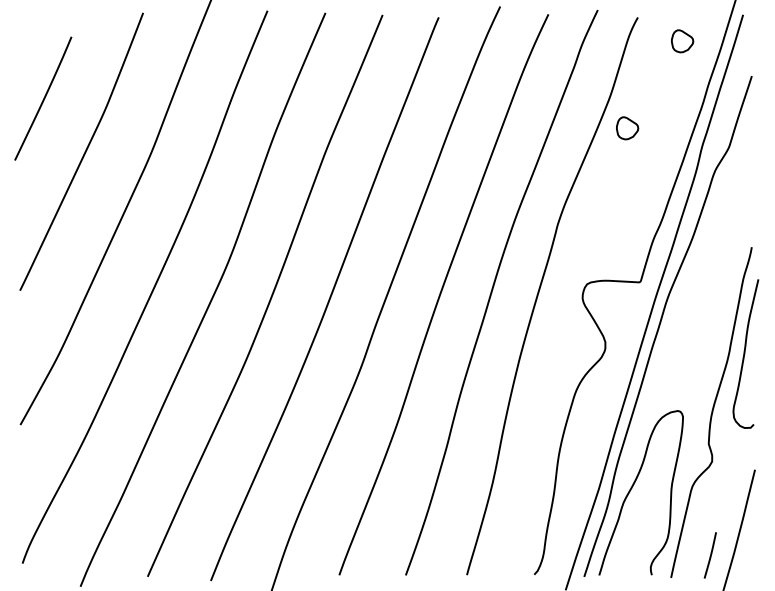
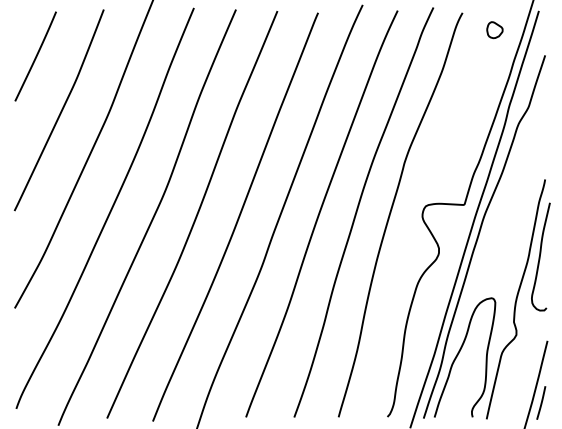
curve: (43, 98) -> (35, 56), moved
part: (627, 128) -> (455, 93), removed
line: (710, 555) -> (541, 403), moved

